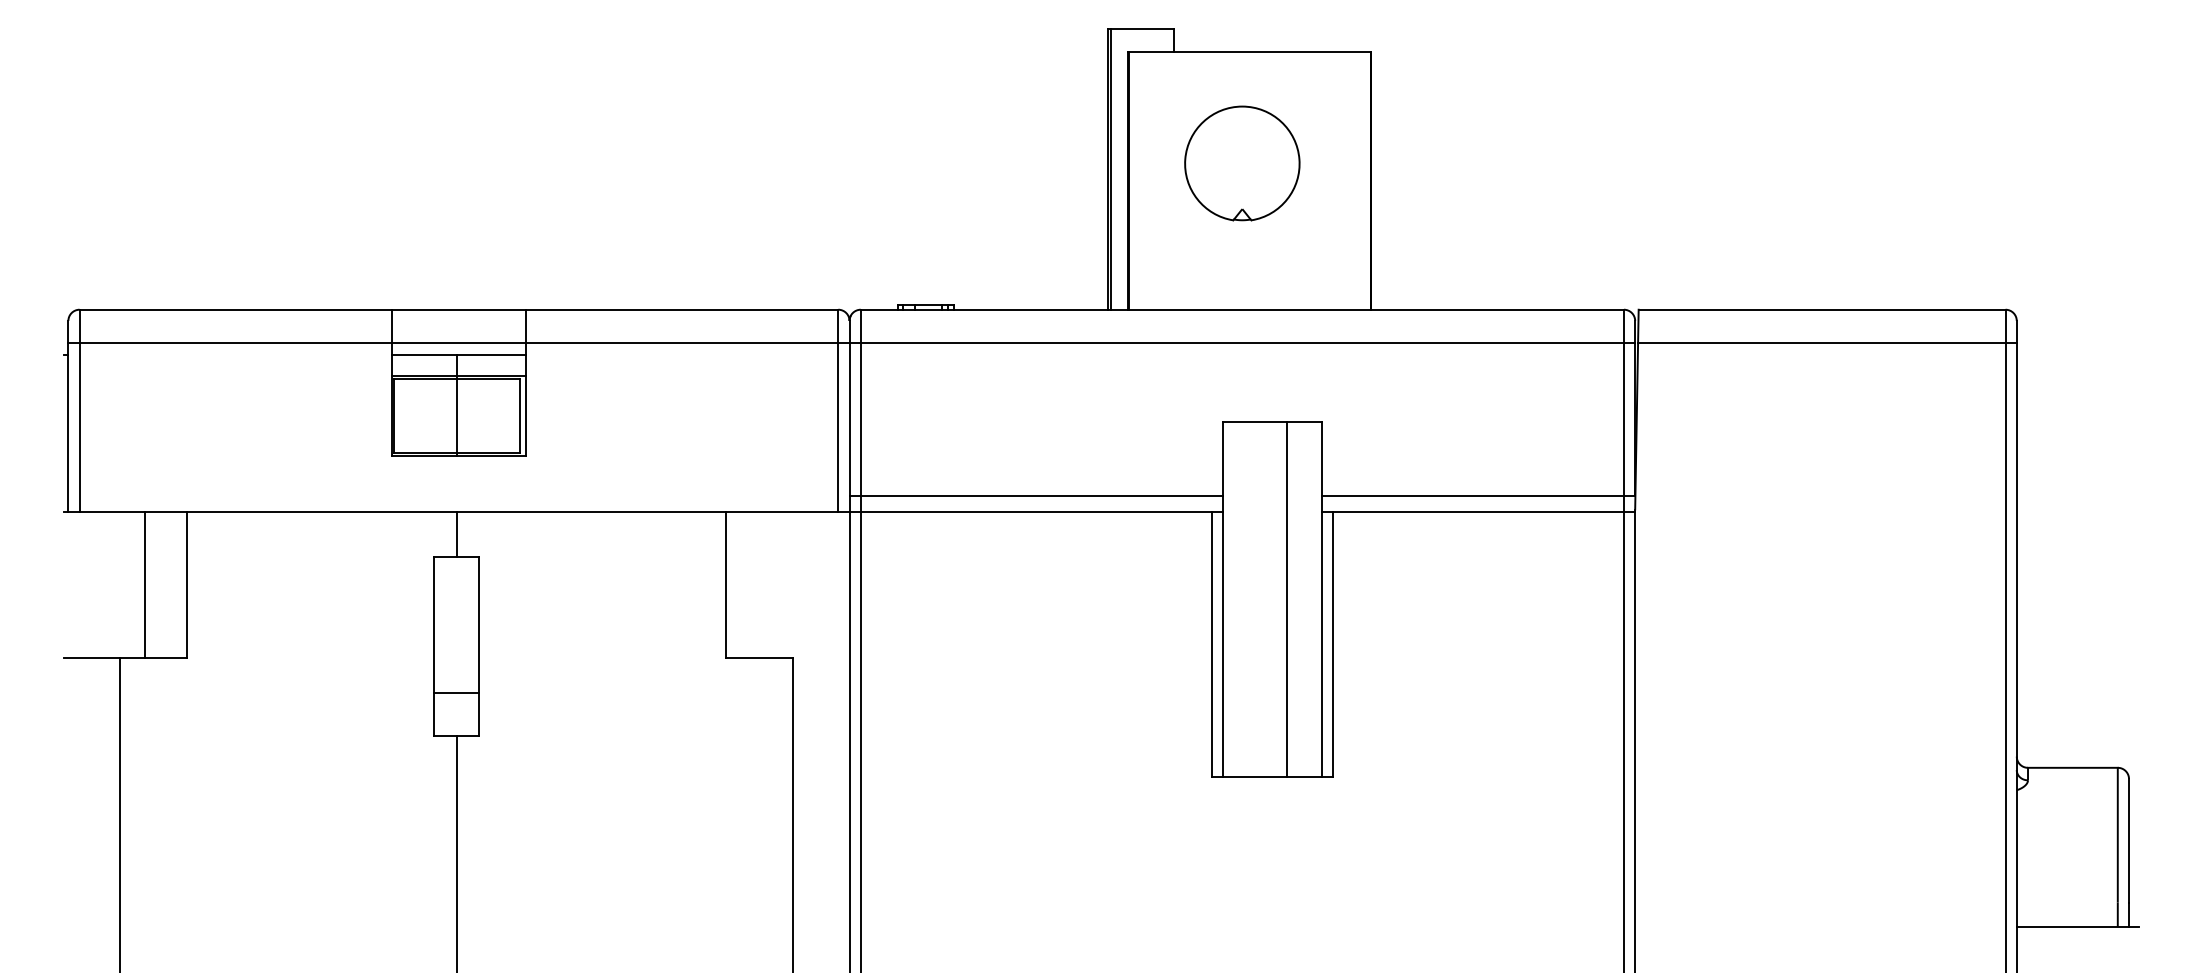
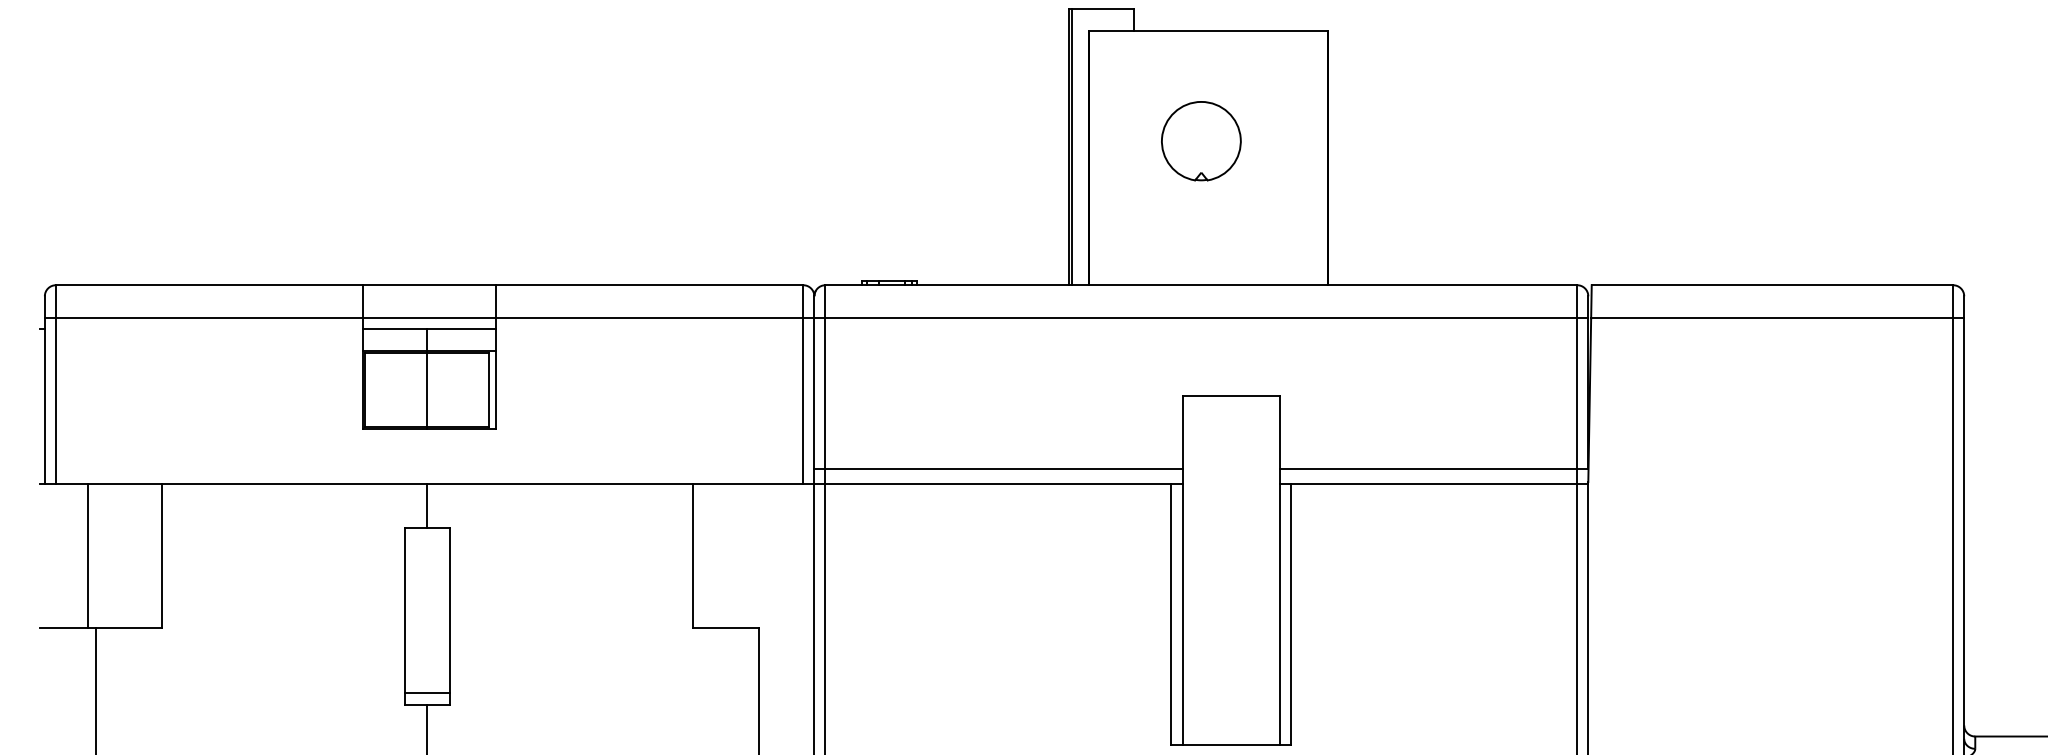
part: (1242, 163) -> (1201, 141), size x0.7
line: (144, 584) -> (87, 555), moved
line: (1287, 598) -> (1245, 569), removed
line: (456, 692) -> (427, 692), moved

